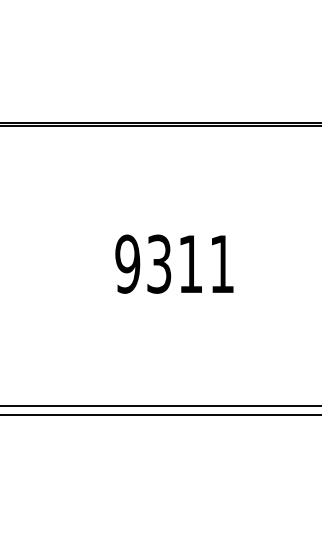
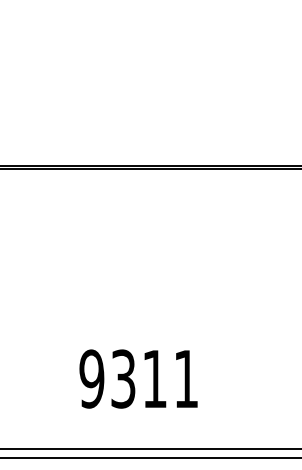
text: (174, 263) -> (138, 378), moved

